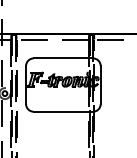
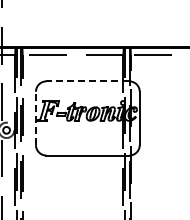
line: (63, 58) -> (87, 81), solid -> dashed
line: (25, 85) -> (35, 118), solid -> dashed

